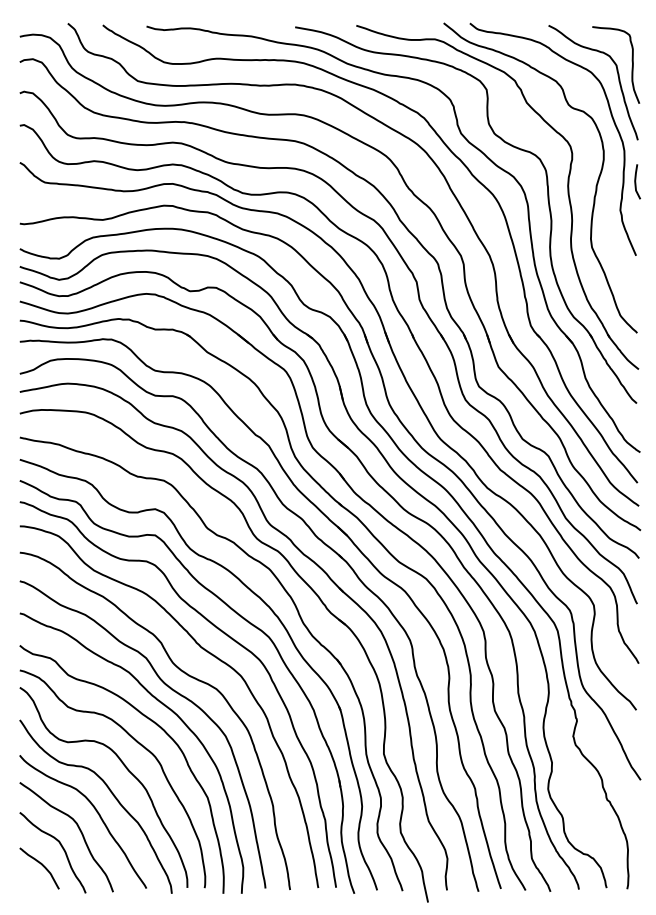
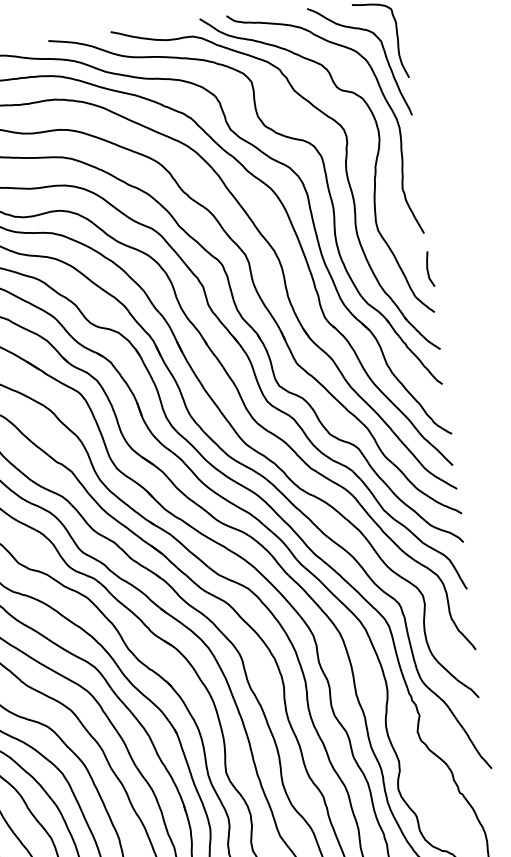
curve: (636, 181) -> (428, 268), moved

